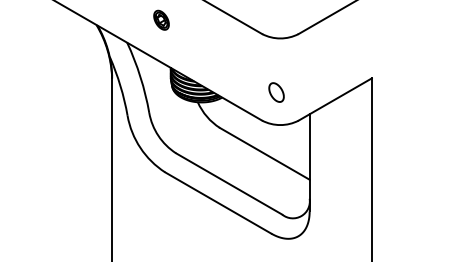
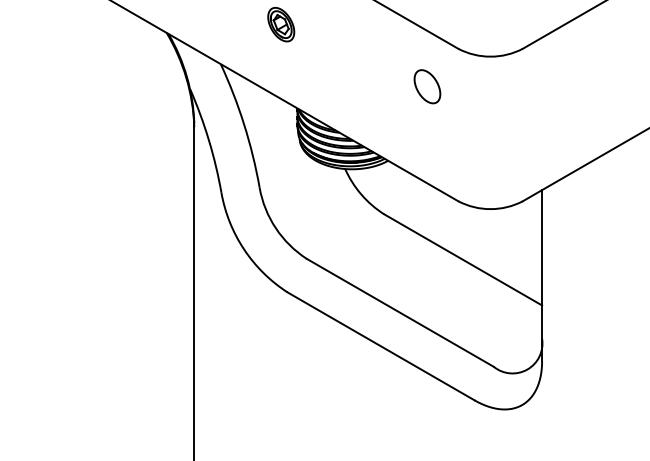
part: (276, 92) -> (427, 86), moved

